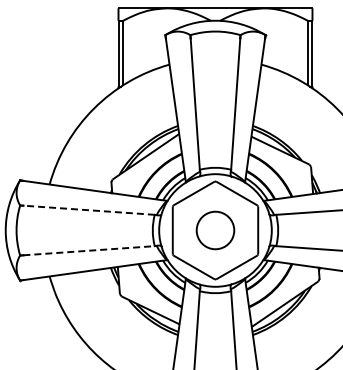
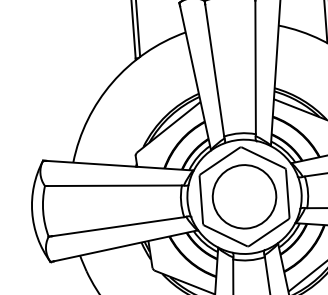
line: (89, 210) -> (115, 185), dashed -> solid
circle: (215, 230) -> (244, 196), size x1.67
line: (89, 250) -> (118, 226), dashed -> solid

